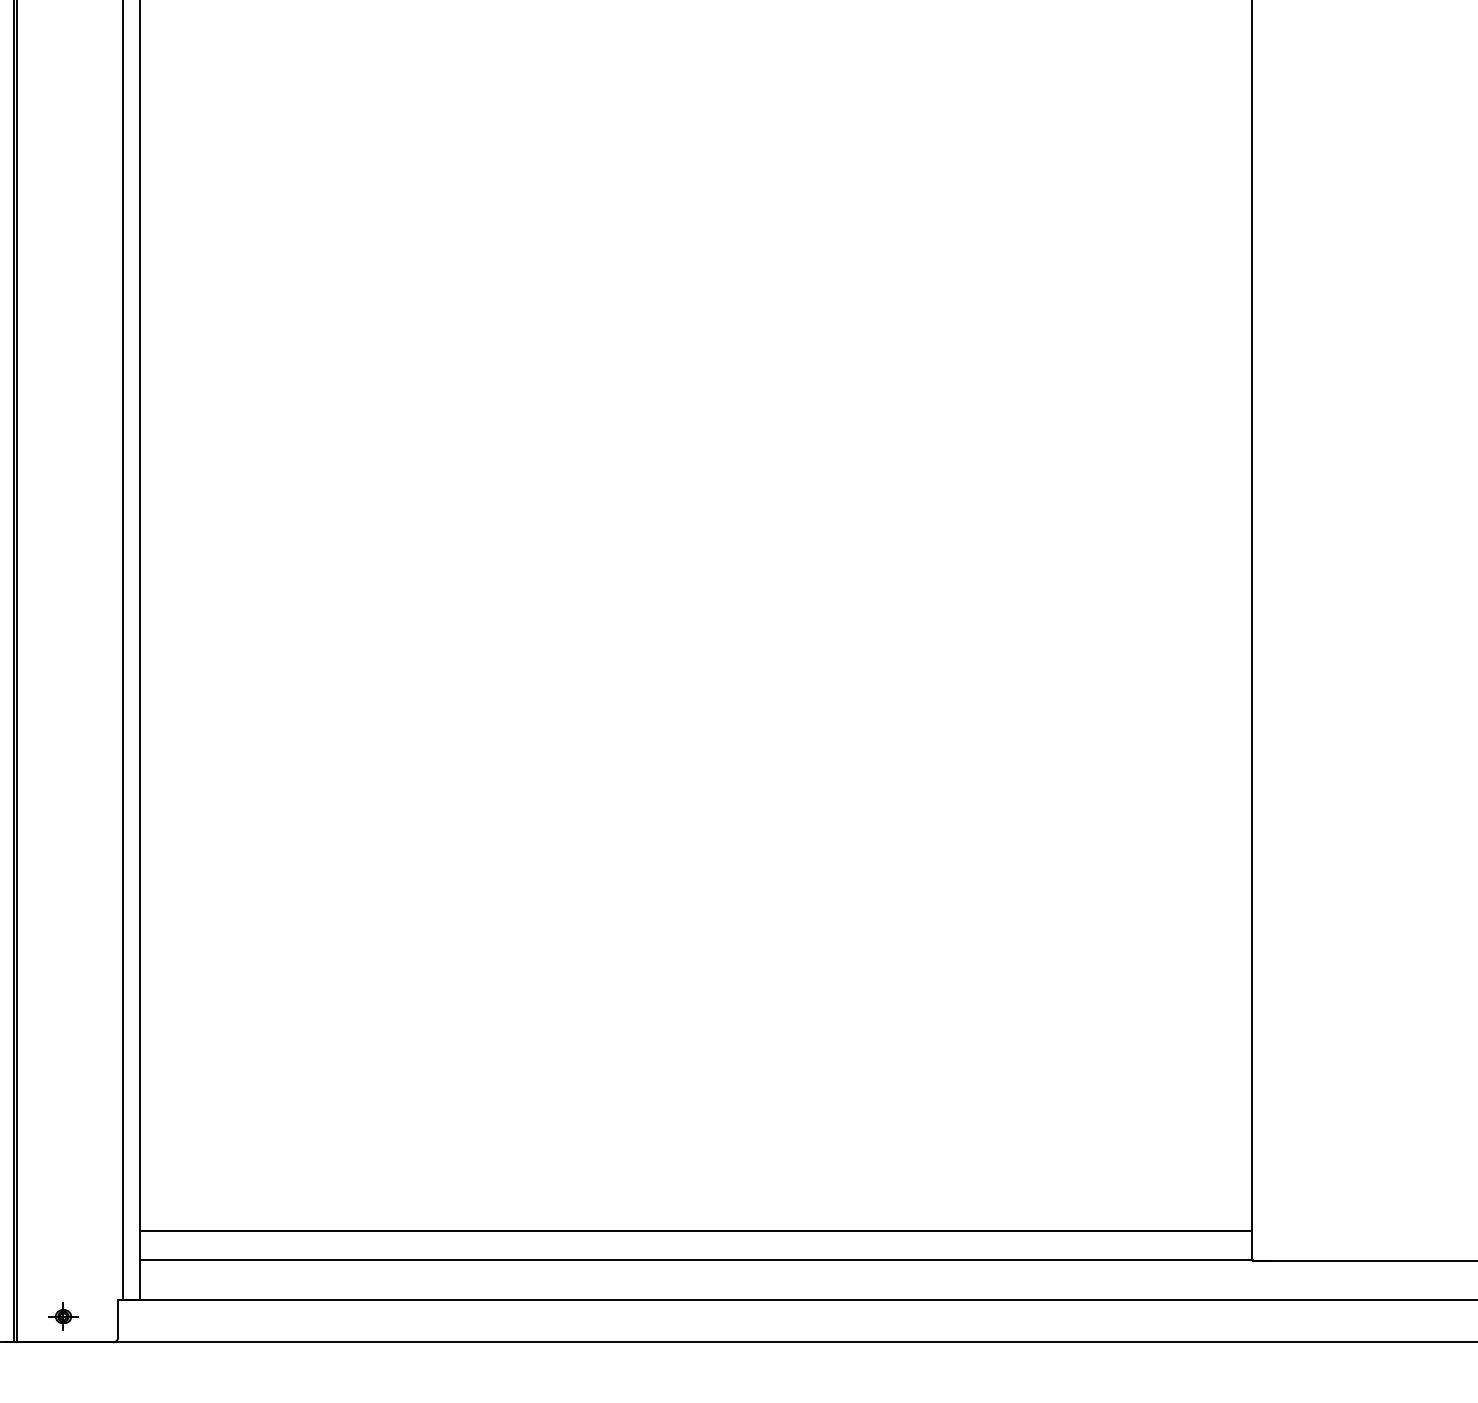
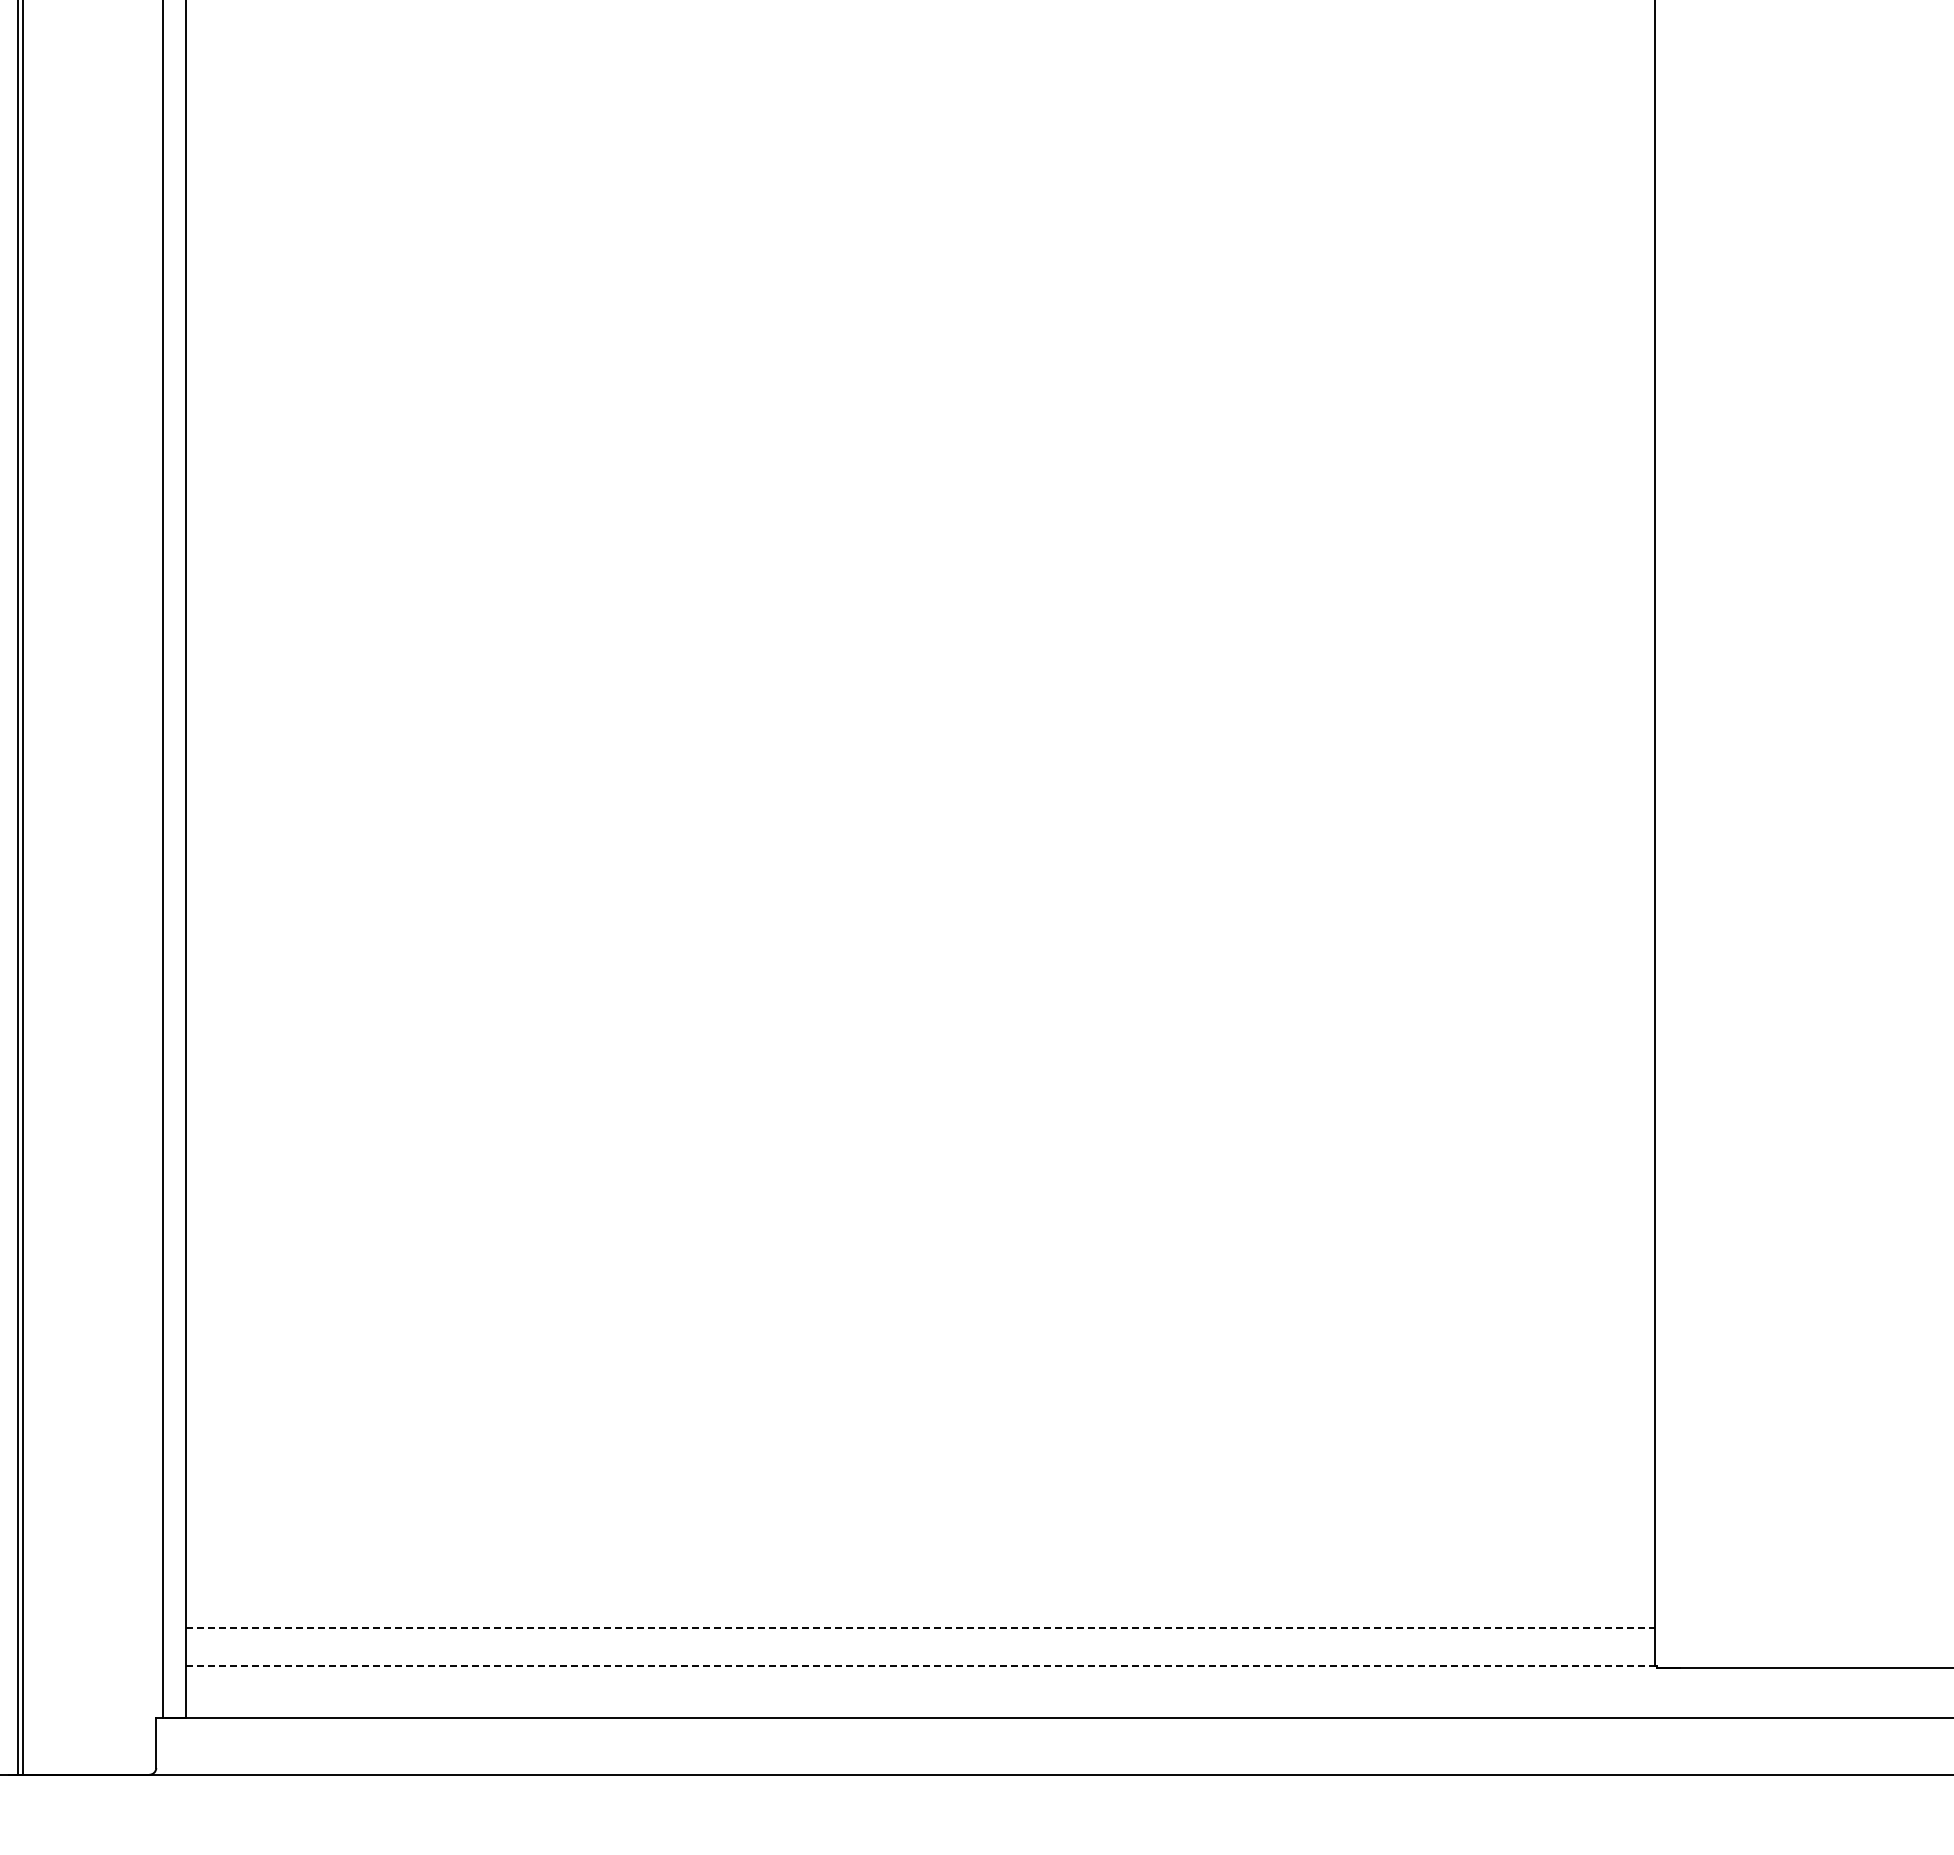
line: (696, 1230) -> (920, 1627), solid -> dashed
line: (696, 1260) -> (920, 1666), solid -> dashed
part: (63, 1316) -> (83, 1740), removed

